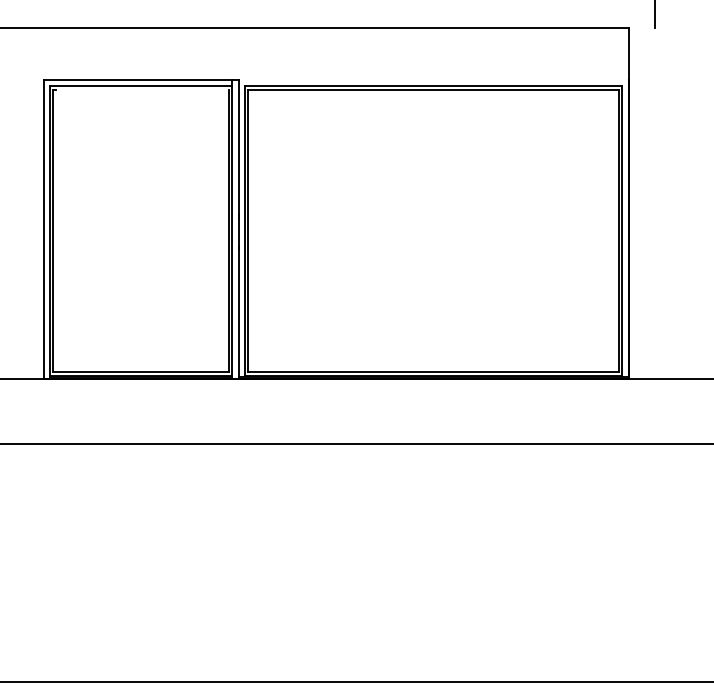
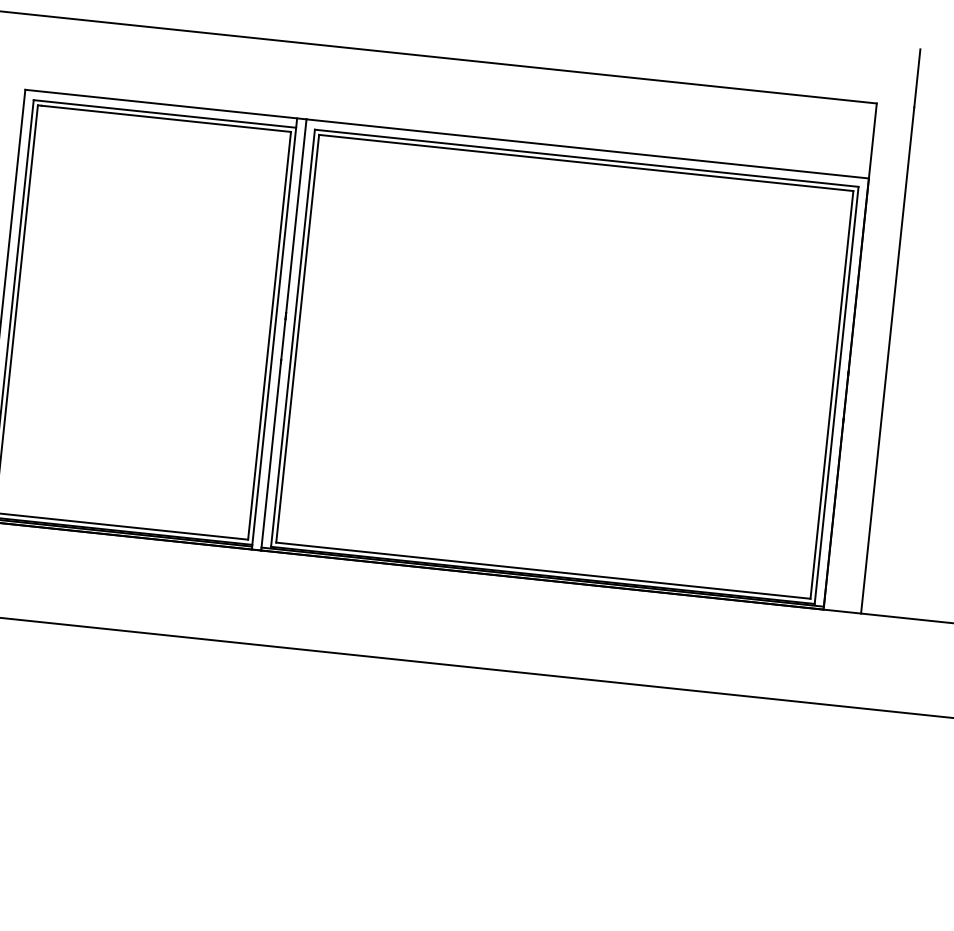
line: (433, 79) -> (587, 148), added
line: (142, 89) -> (166, 118), added
line: (654, 202) -> (887, 359), added

